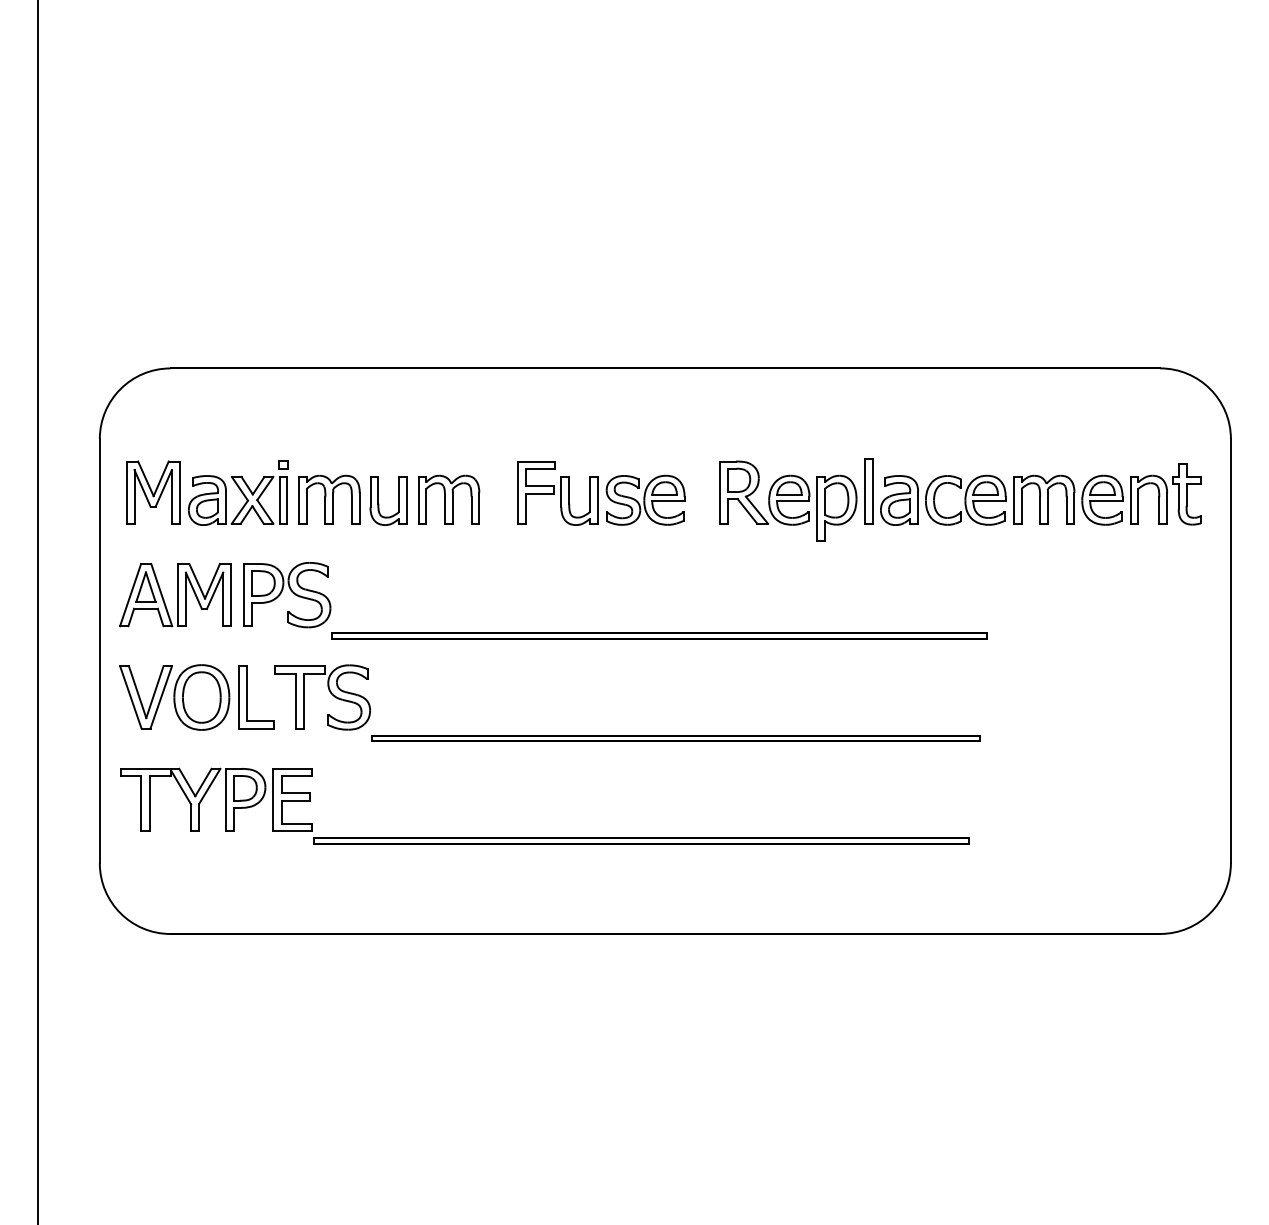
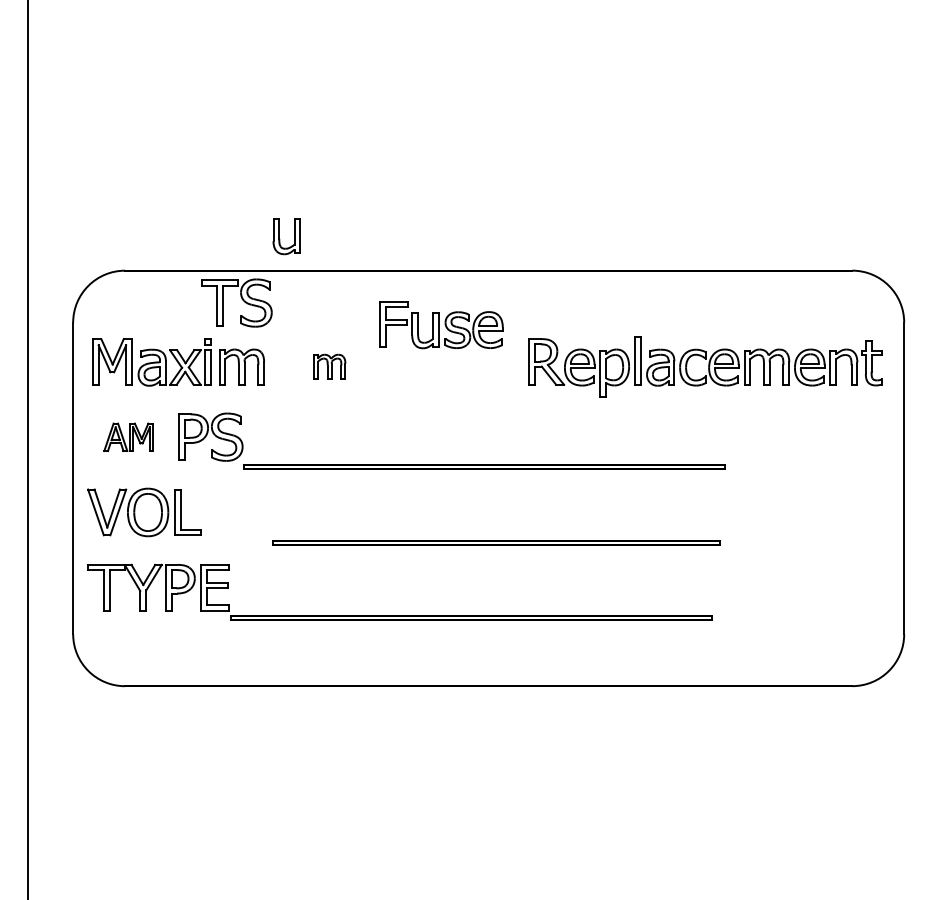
part: (601, 493) -> (441, 325), moved
part: (449, 499) -> (330, 366), size x0.7
part: (379, 504) -> (280, 239), moved
part: (175, 595) -> (128, 437), size x0.6
part: (329, 692) -> (241, 299), moved

